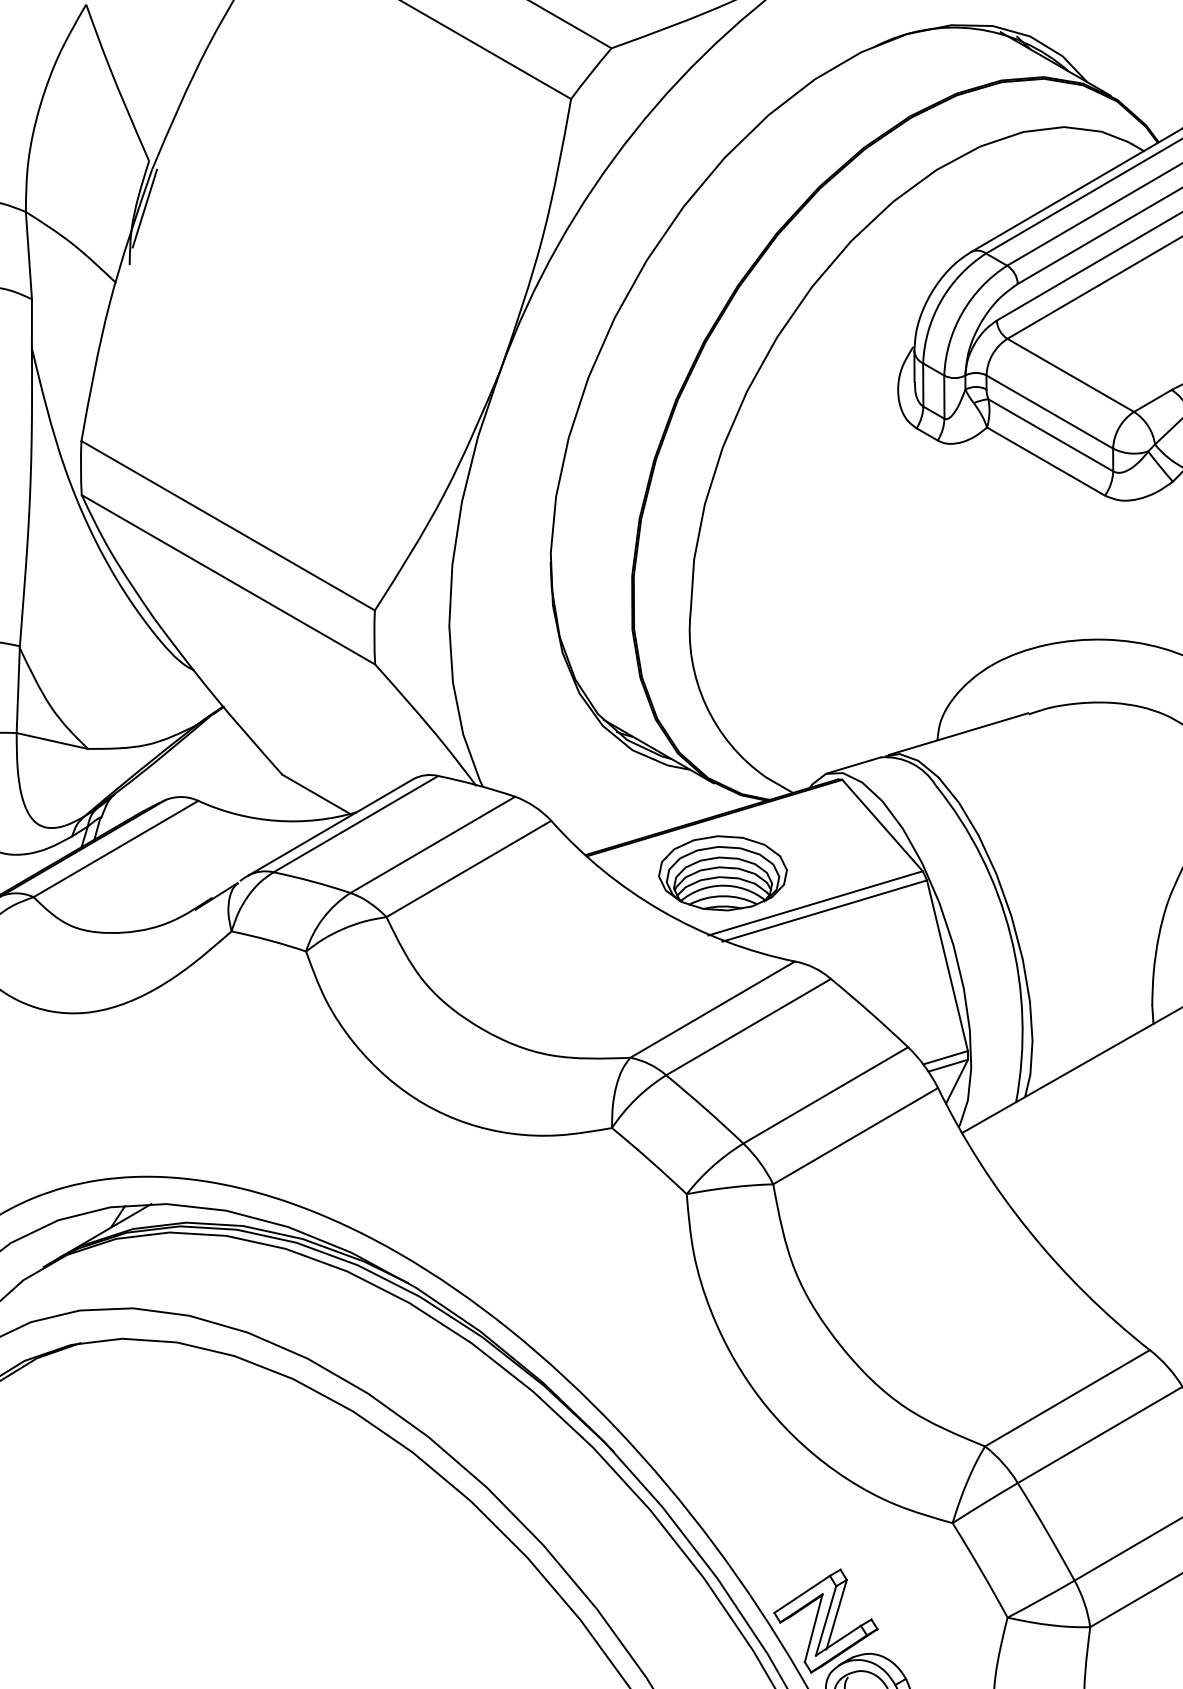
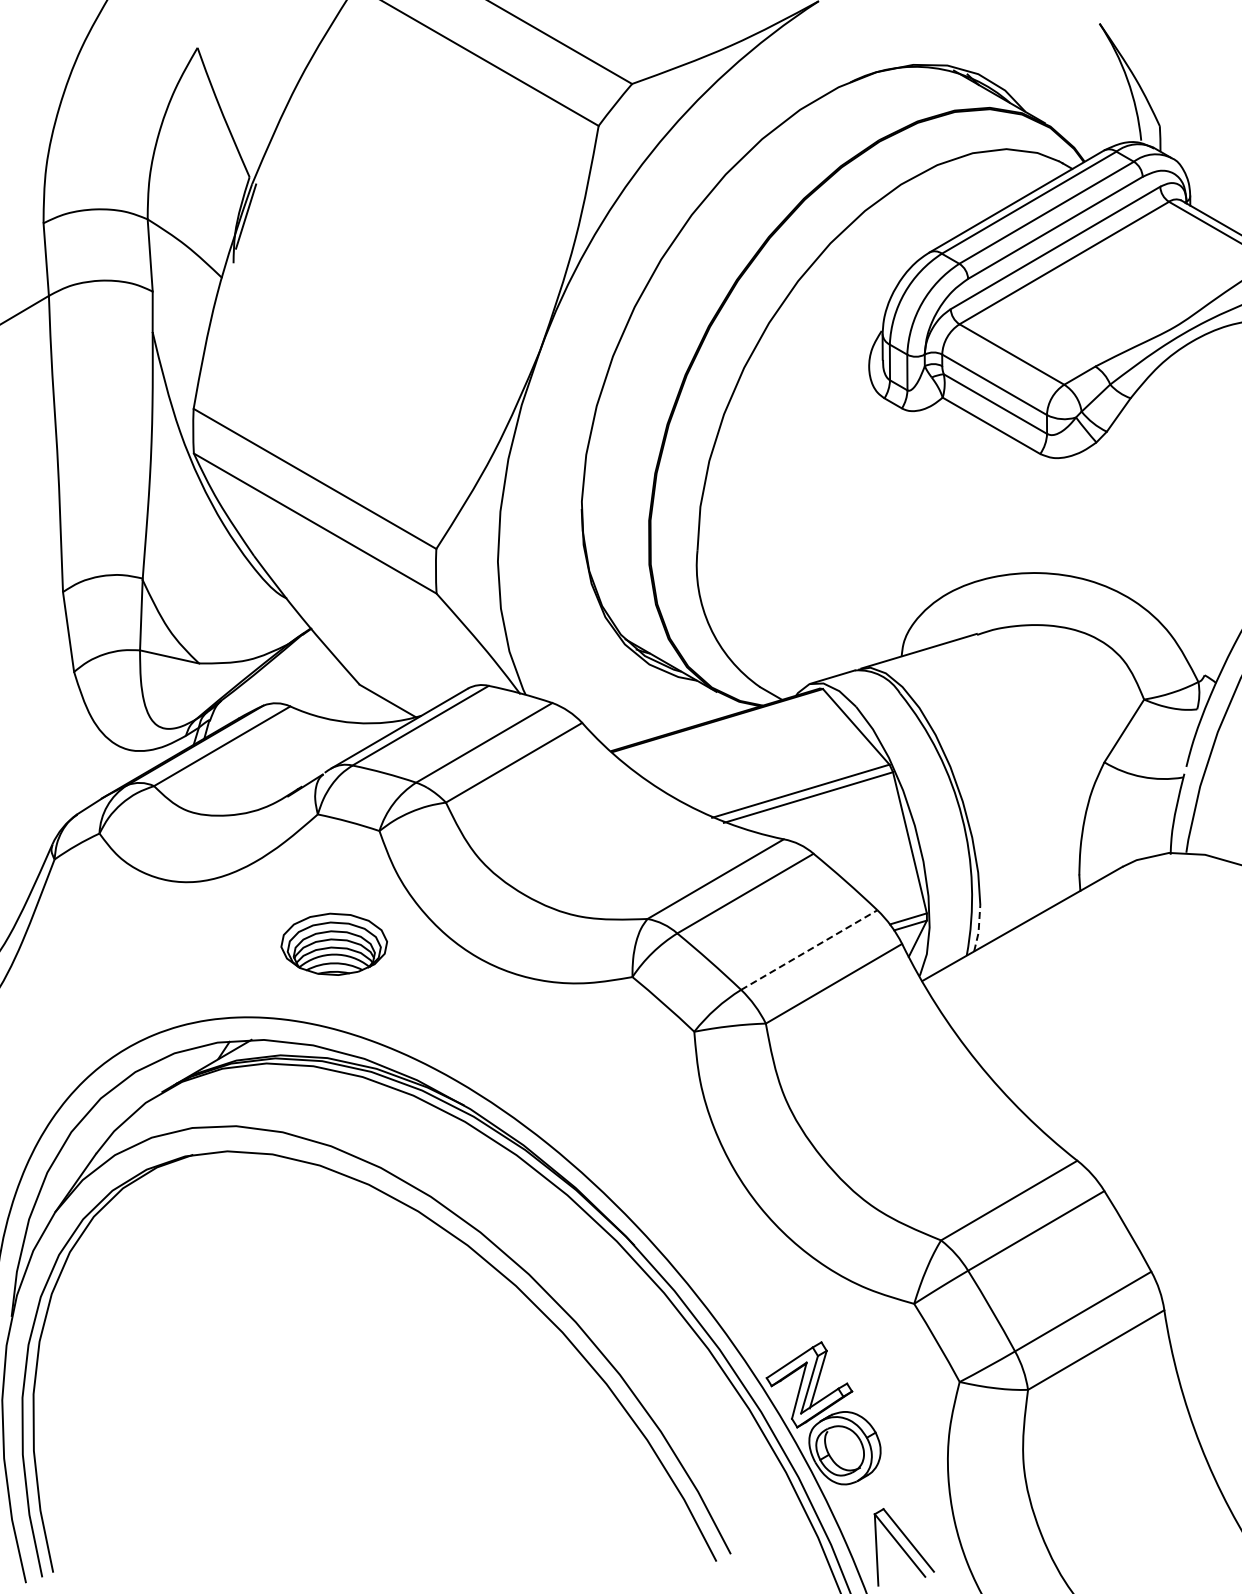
part: (722, 872) -> (333, 943), moved
line: (1030, 1069) -> (978, 928), solid -> dashed
line: (826, 1095) -> (809, 950), solid -> dashed

